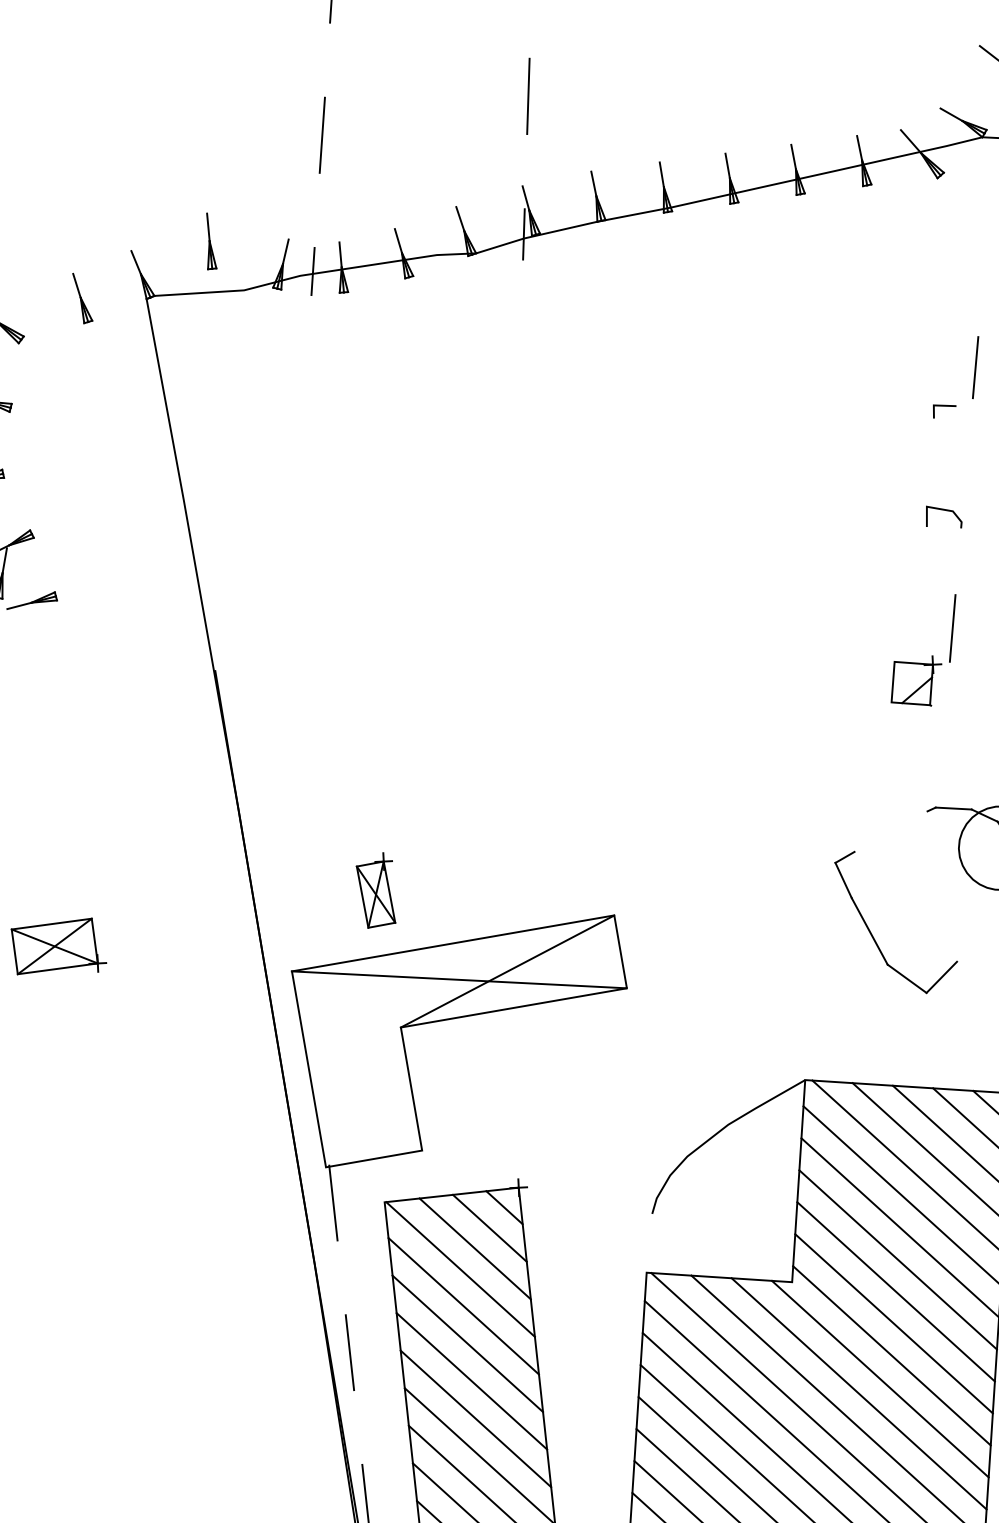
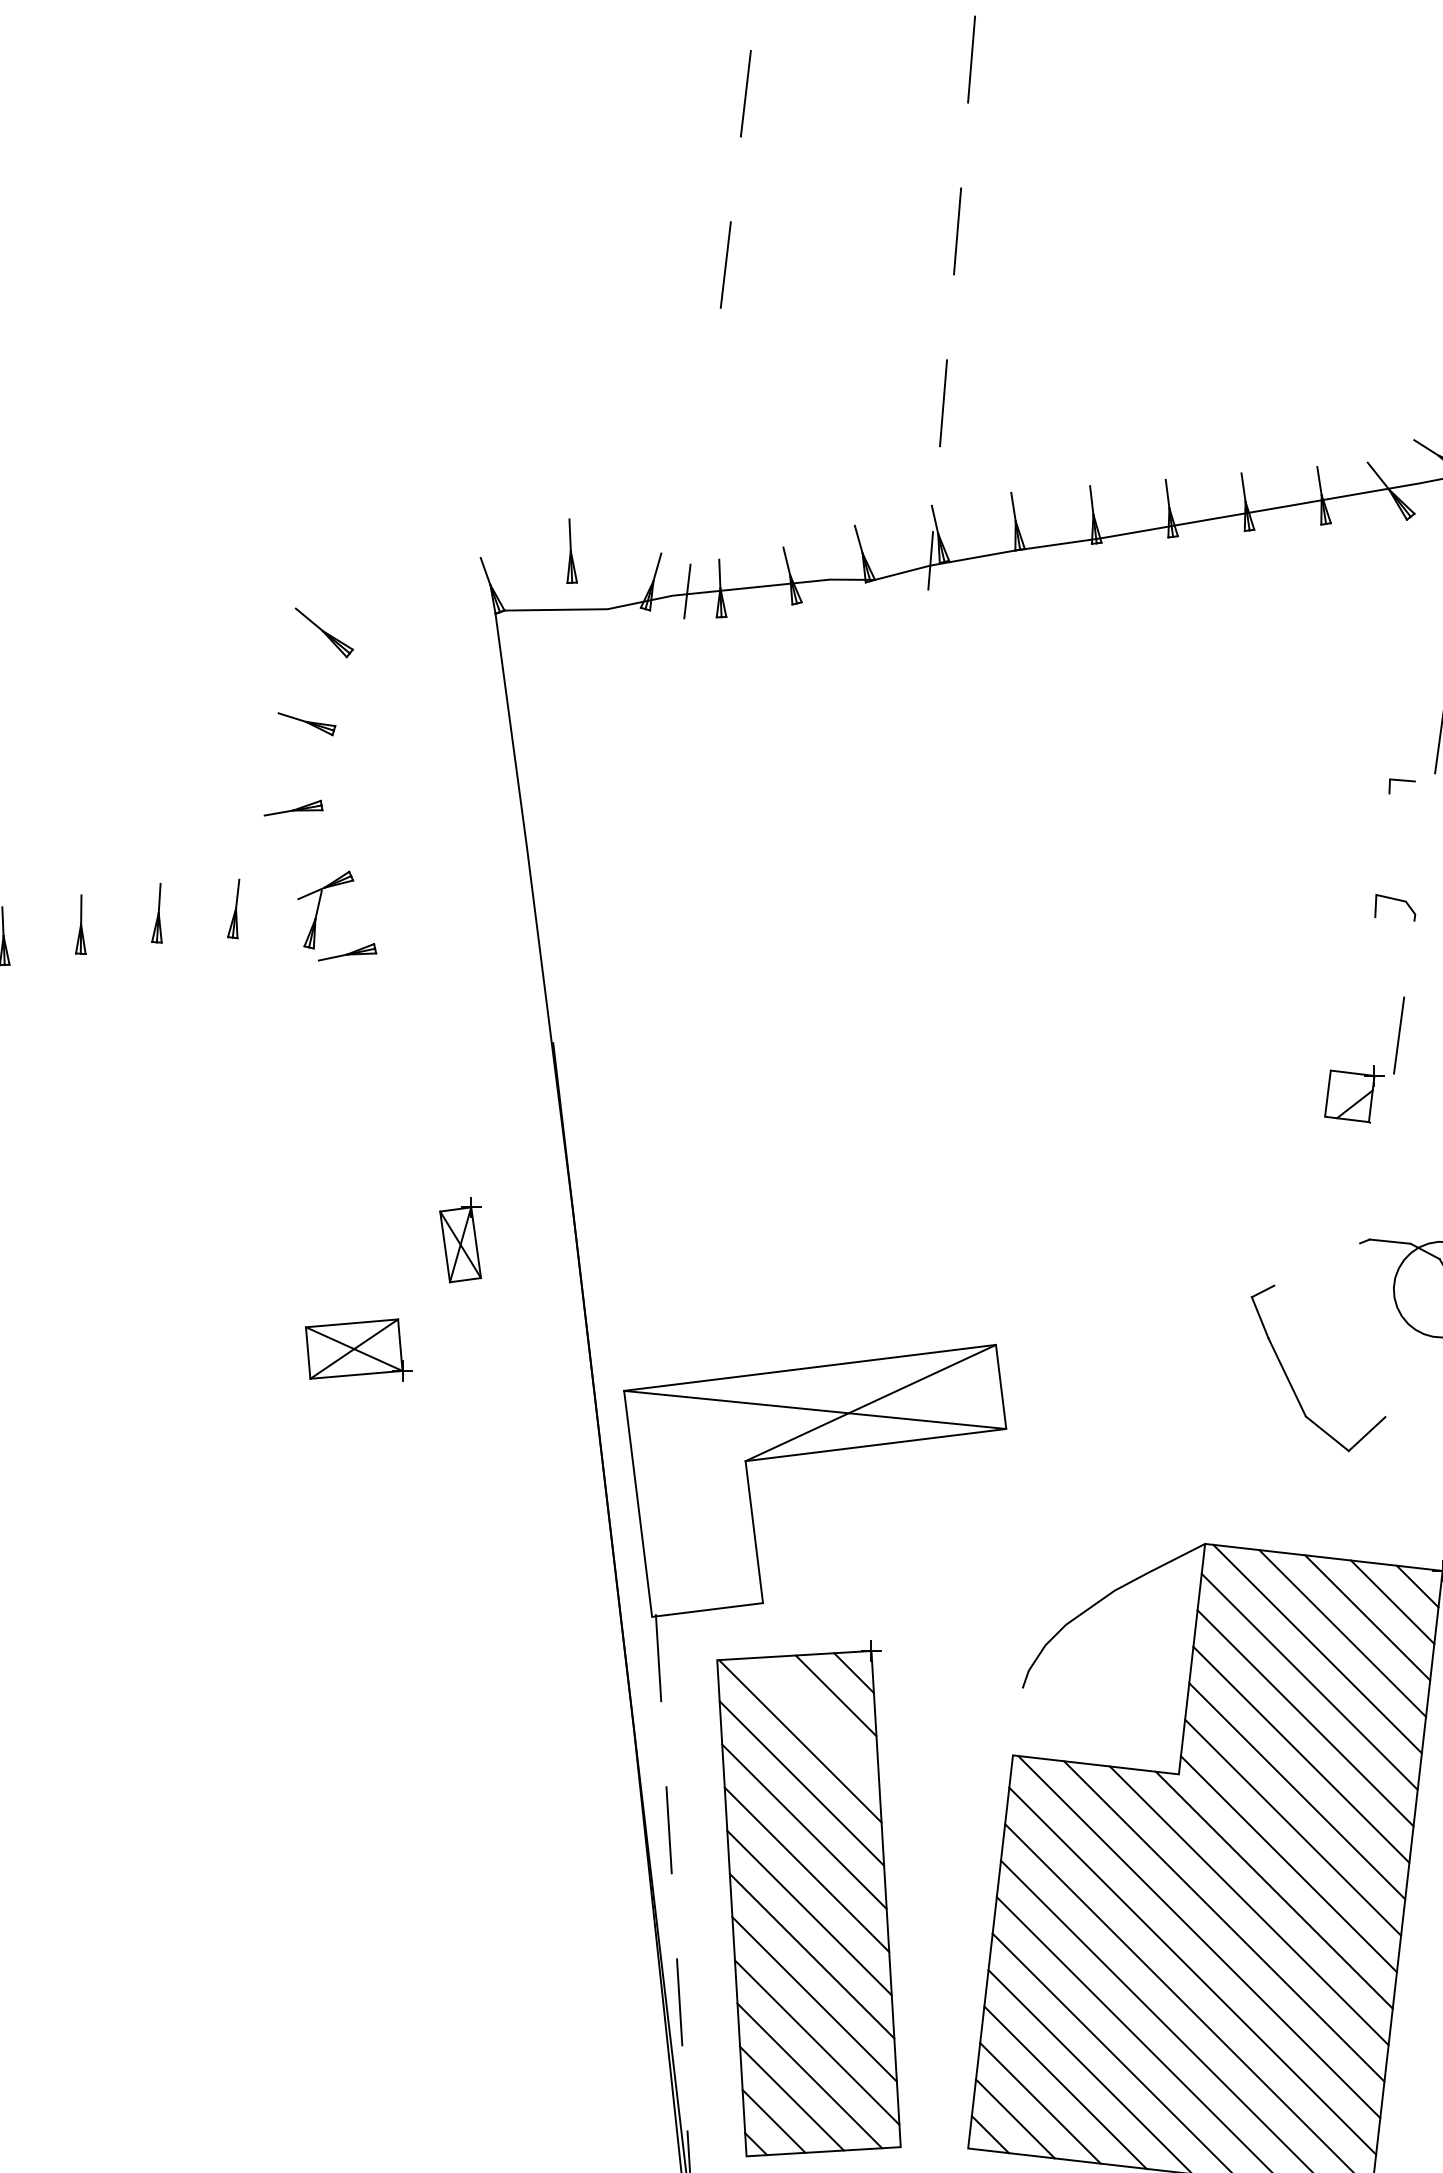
line: (322, 135) -> (705, 436), removed
part: (82, 297) -> (422, 608), removed
part: (375, 890) -> (460, 1240), moved
line: (475, 1248) -> (818, 1718), removed

